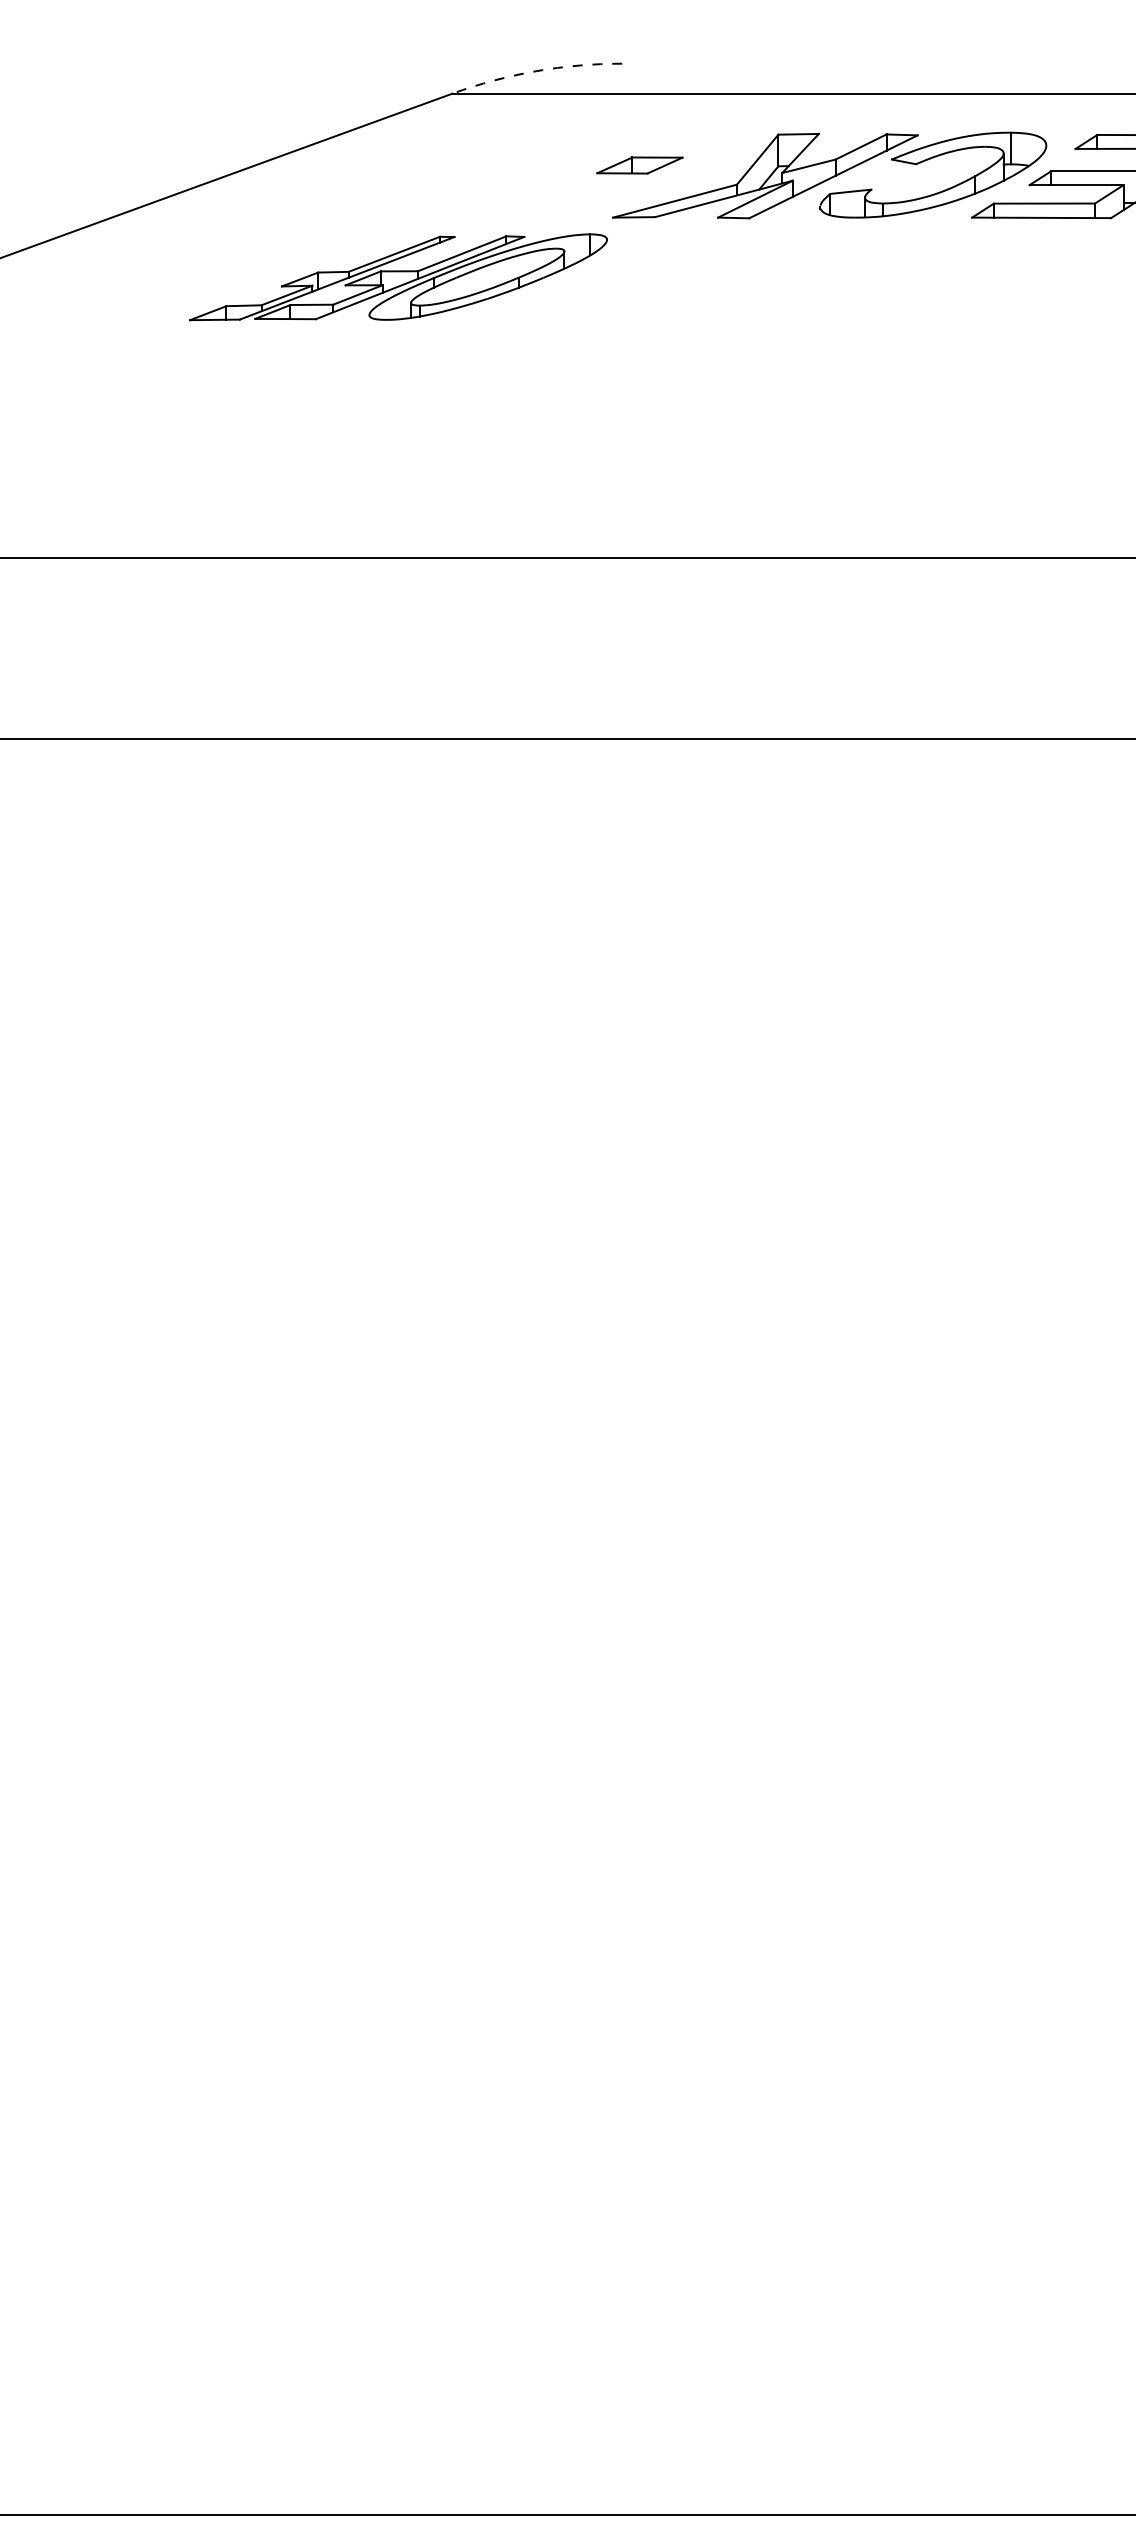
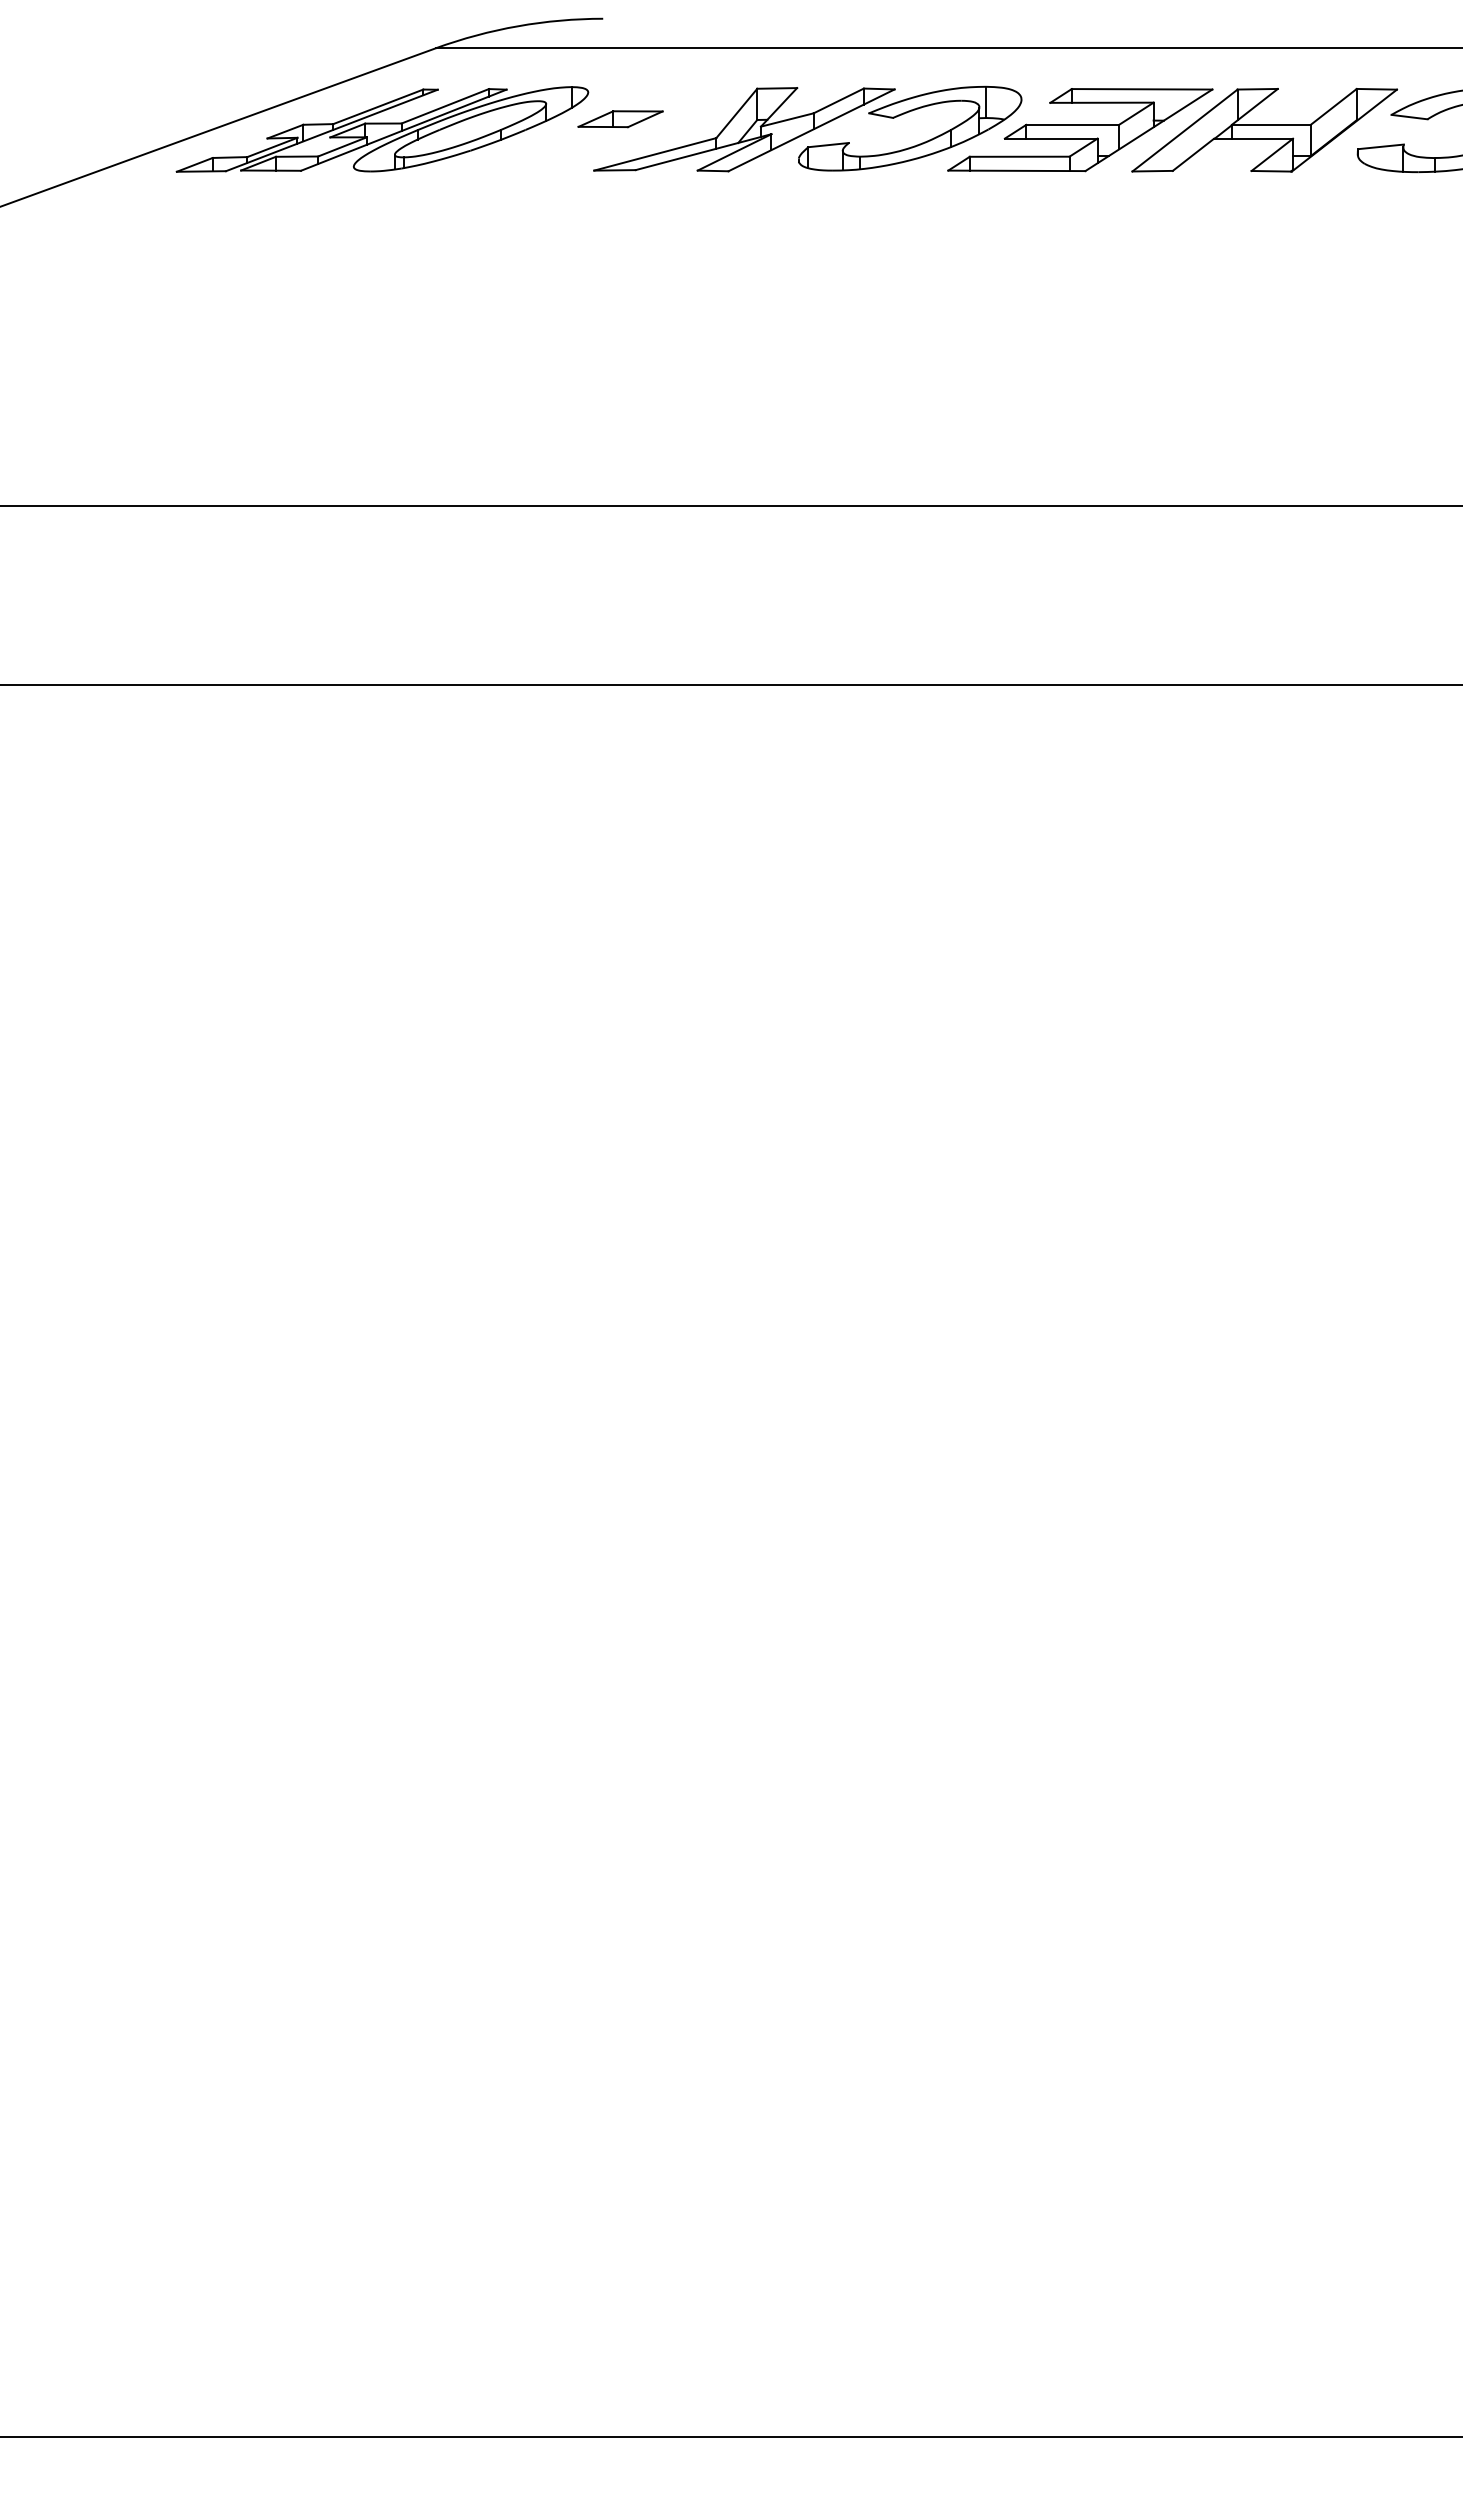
arc: (536, 71) -> (518, 26), dashed -> solid
part: (398, 277) -> (382, 129), moved

